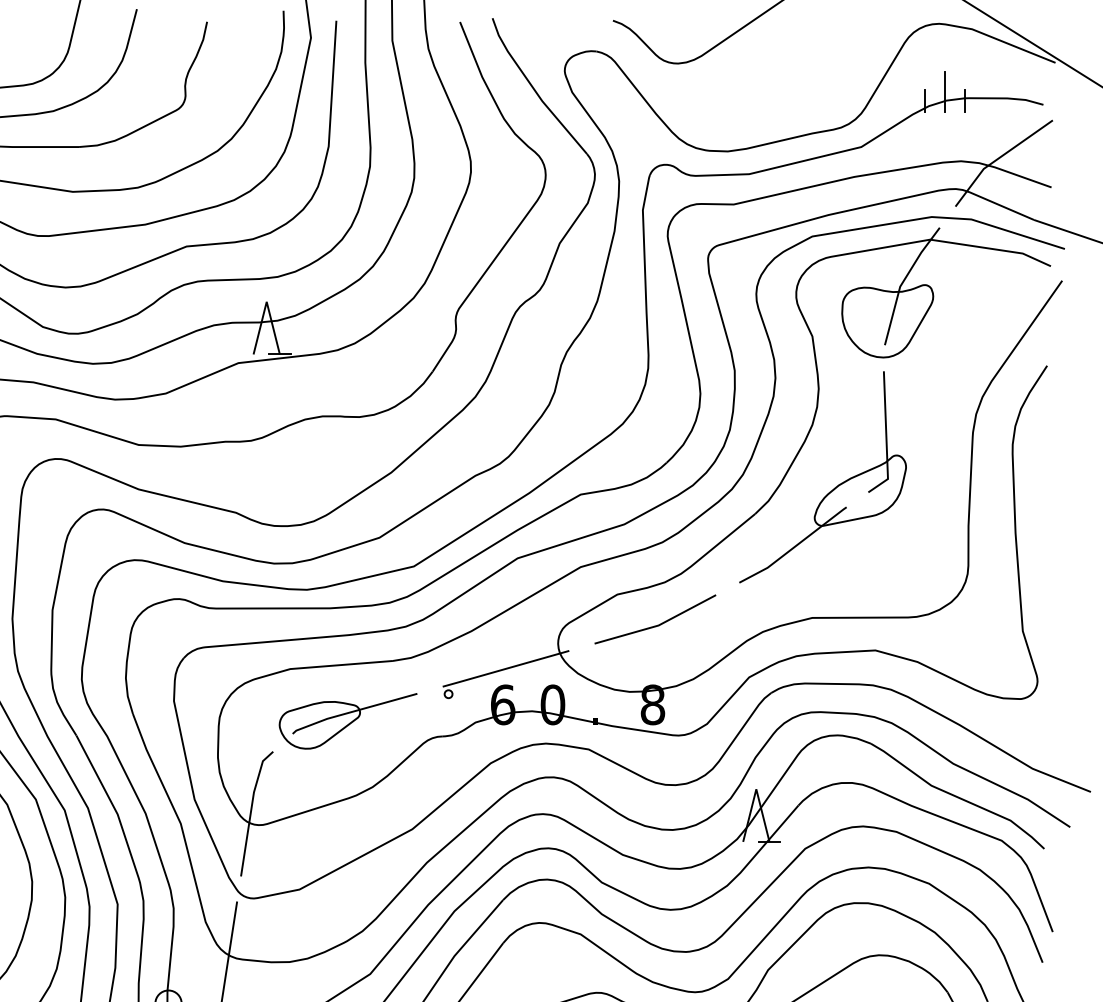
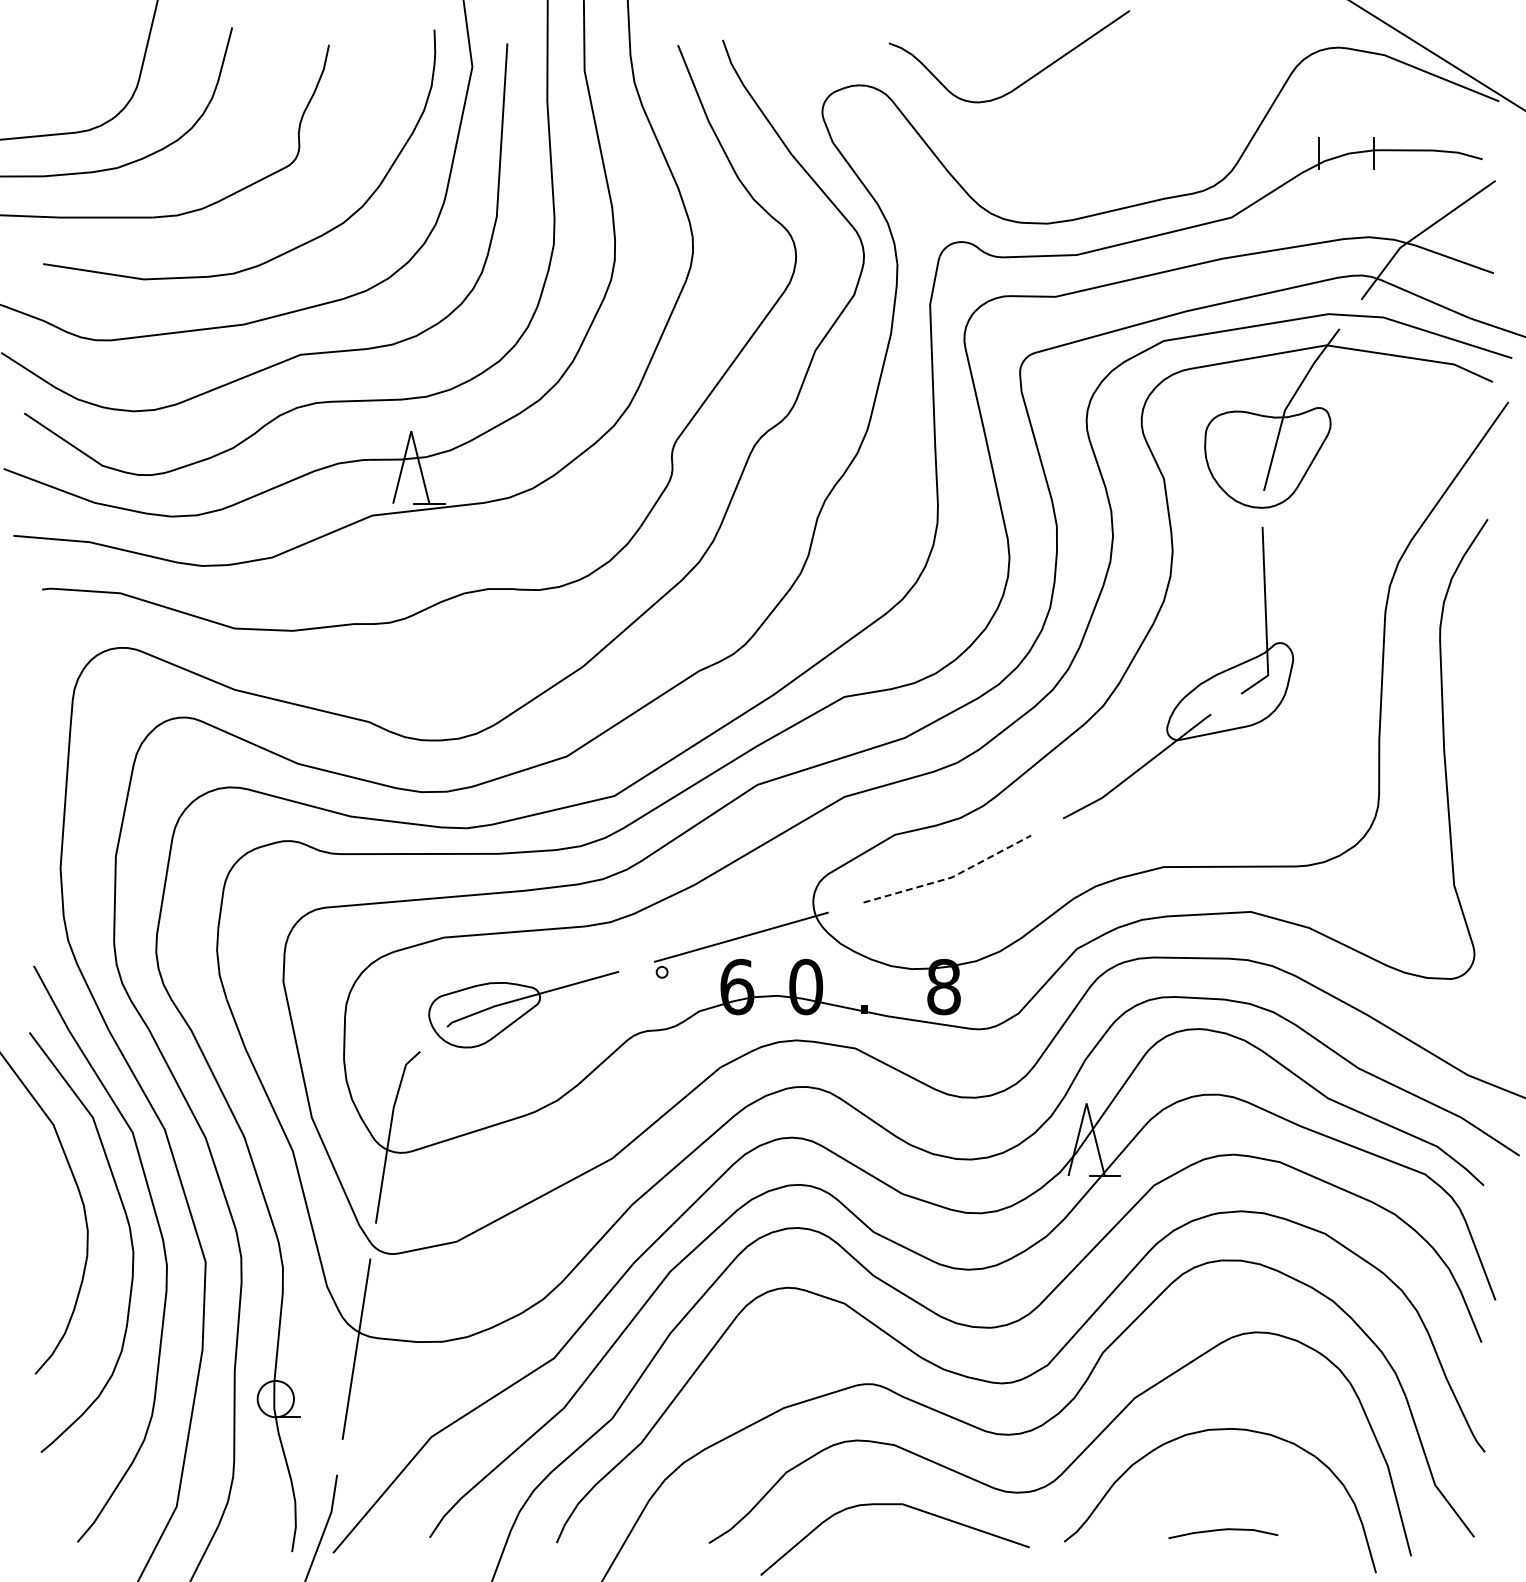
line: (944, 91) -> (1346, 141), removed
line: (658, 625) -> (951, 877), solid -> dashed

